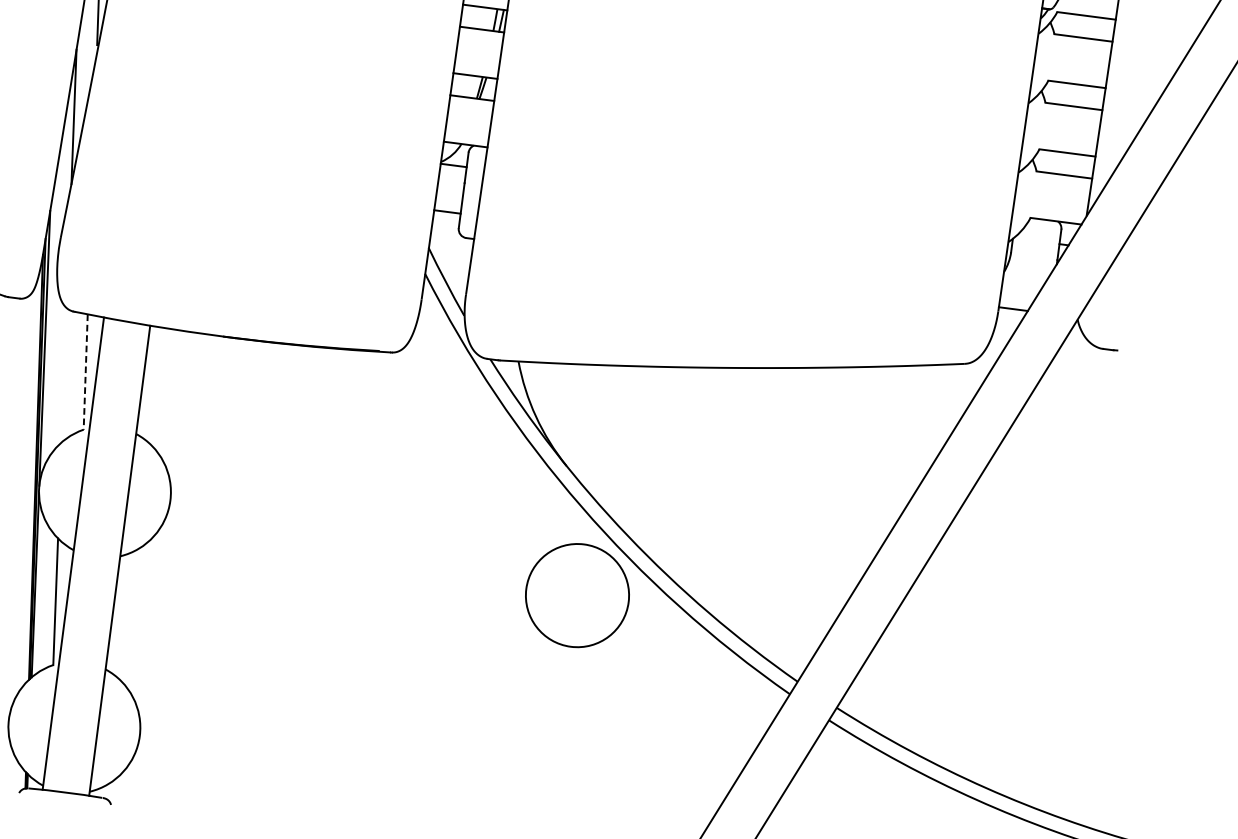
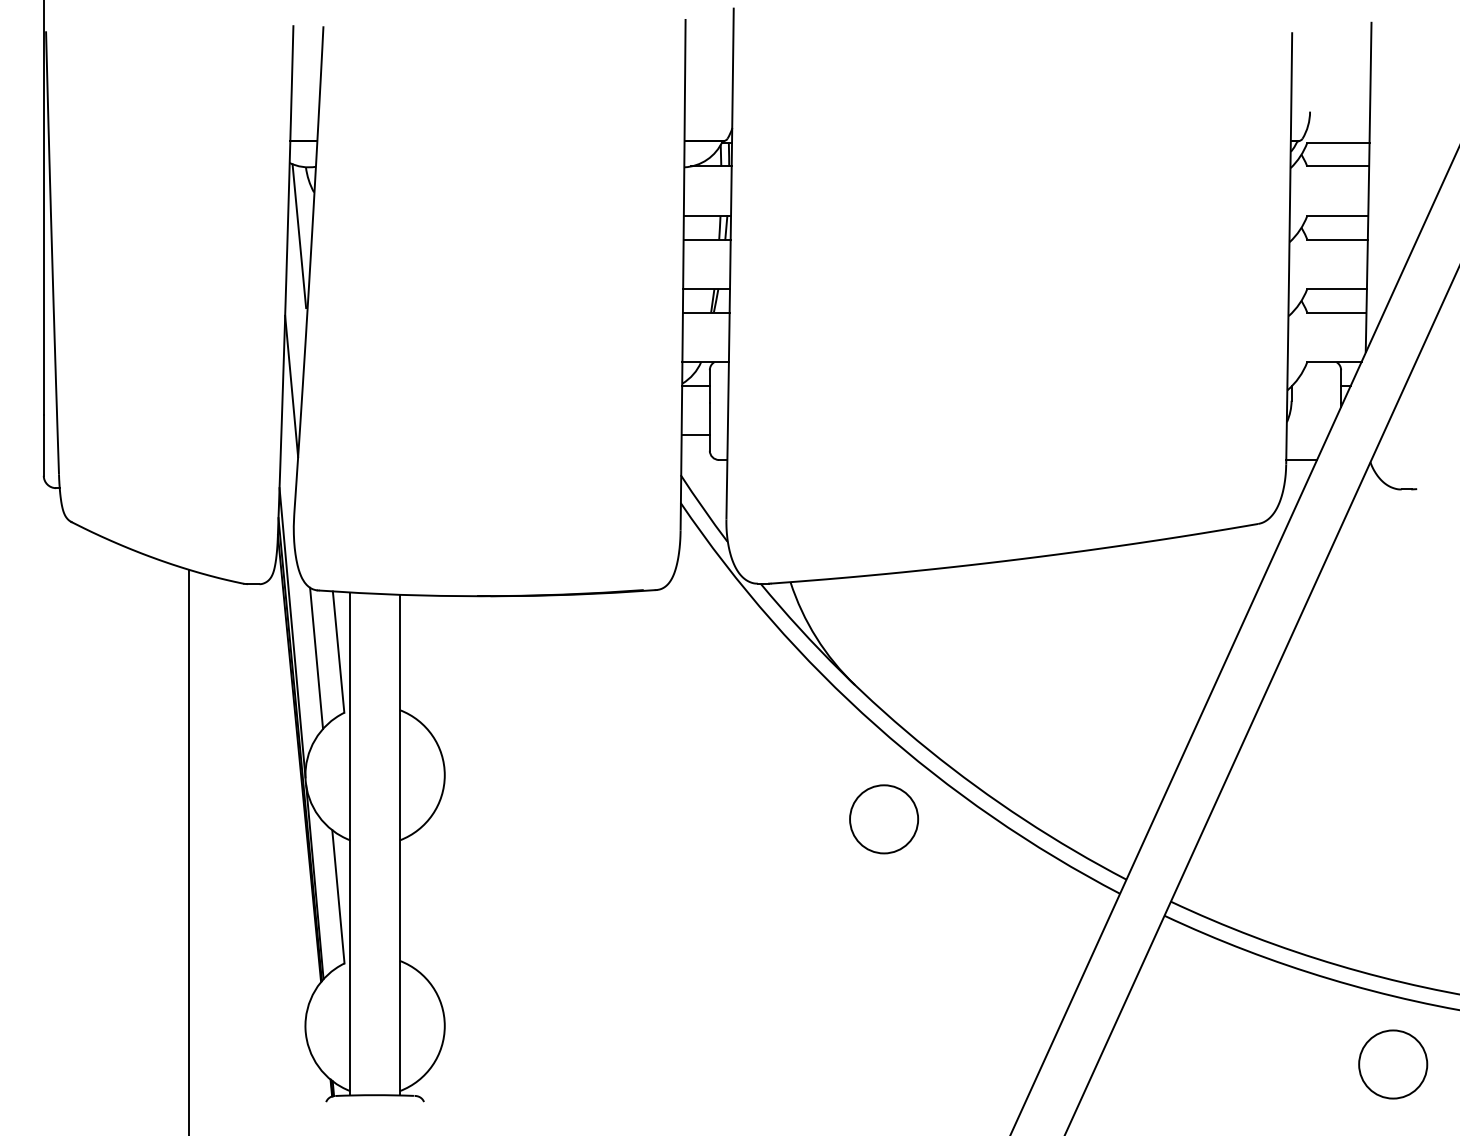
line: (85, 372) -> (338, 652), dashed -> solid
line: (64, 374) -> (316, 657), added
circle: (577, 595) -> (884, 819), size x0.62

